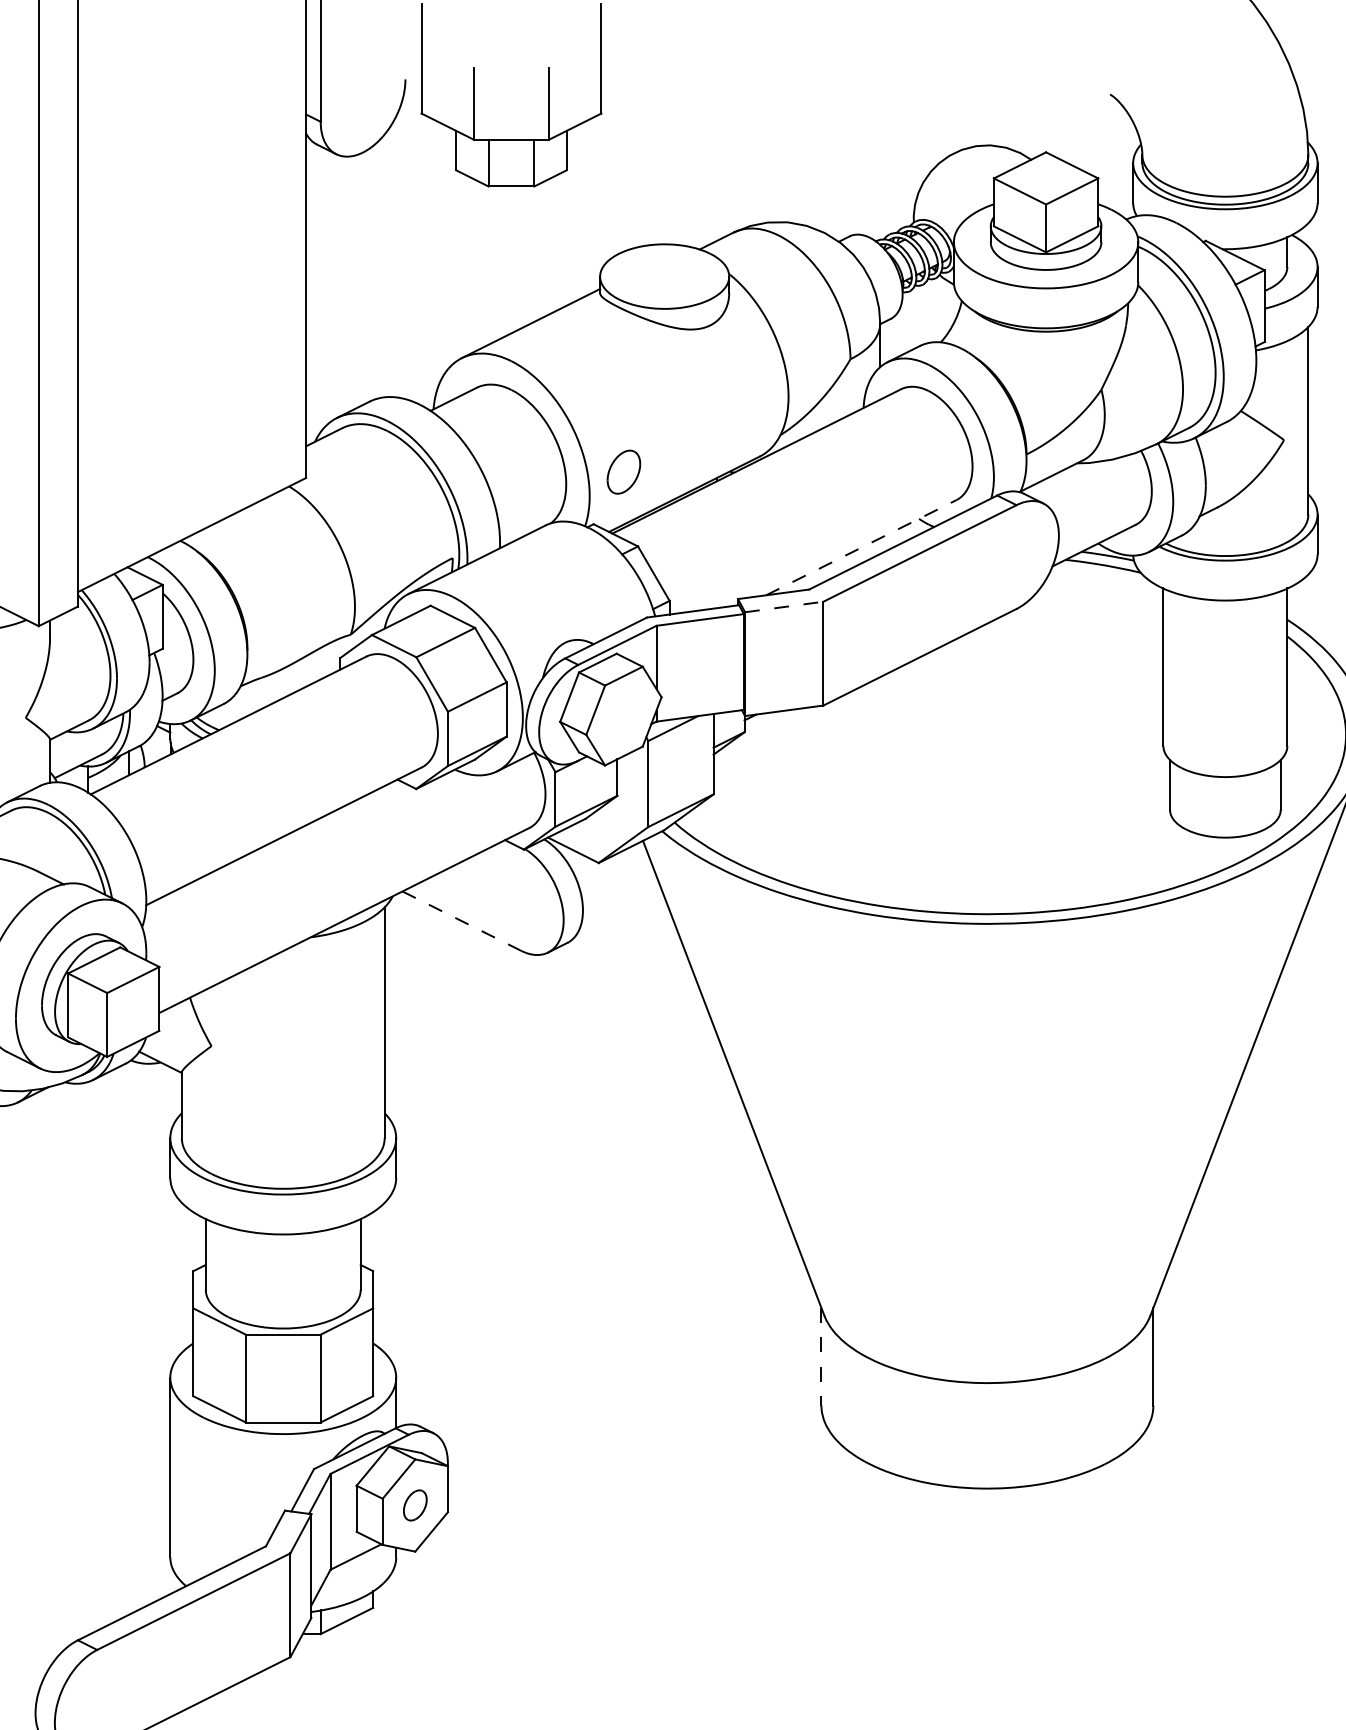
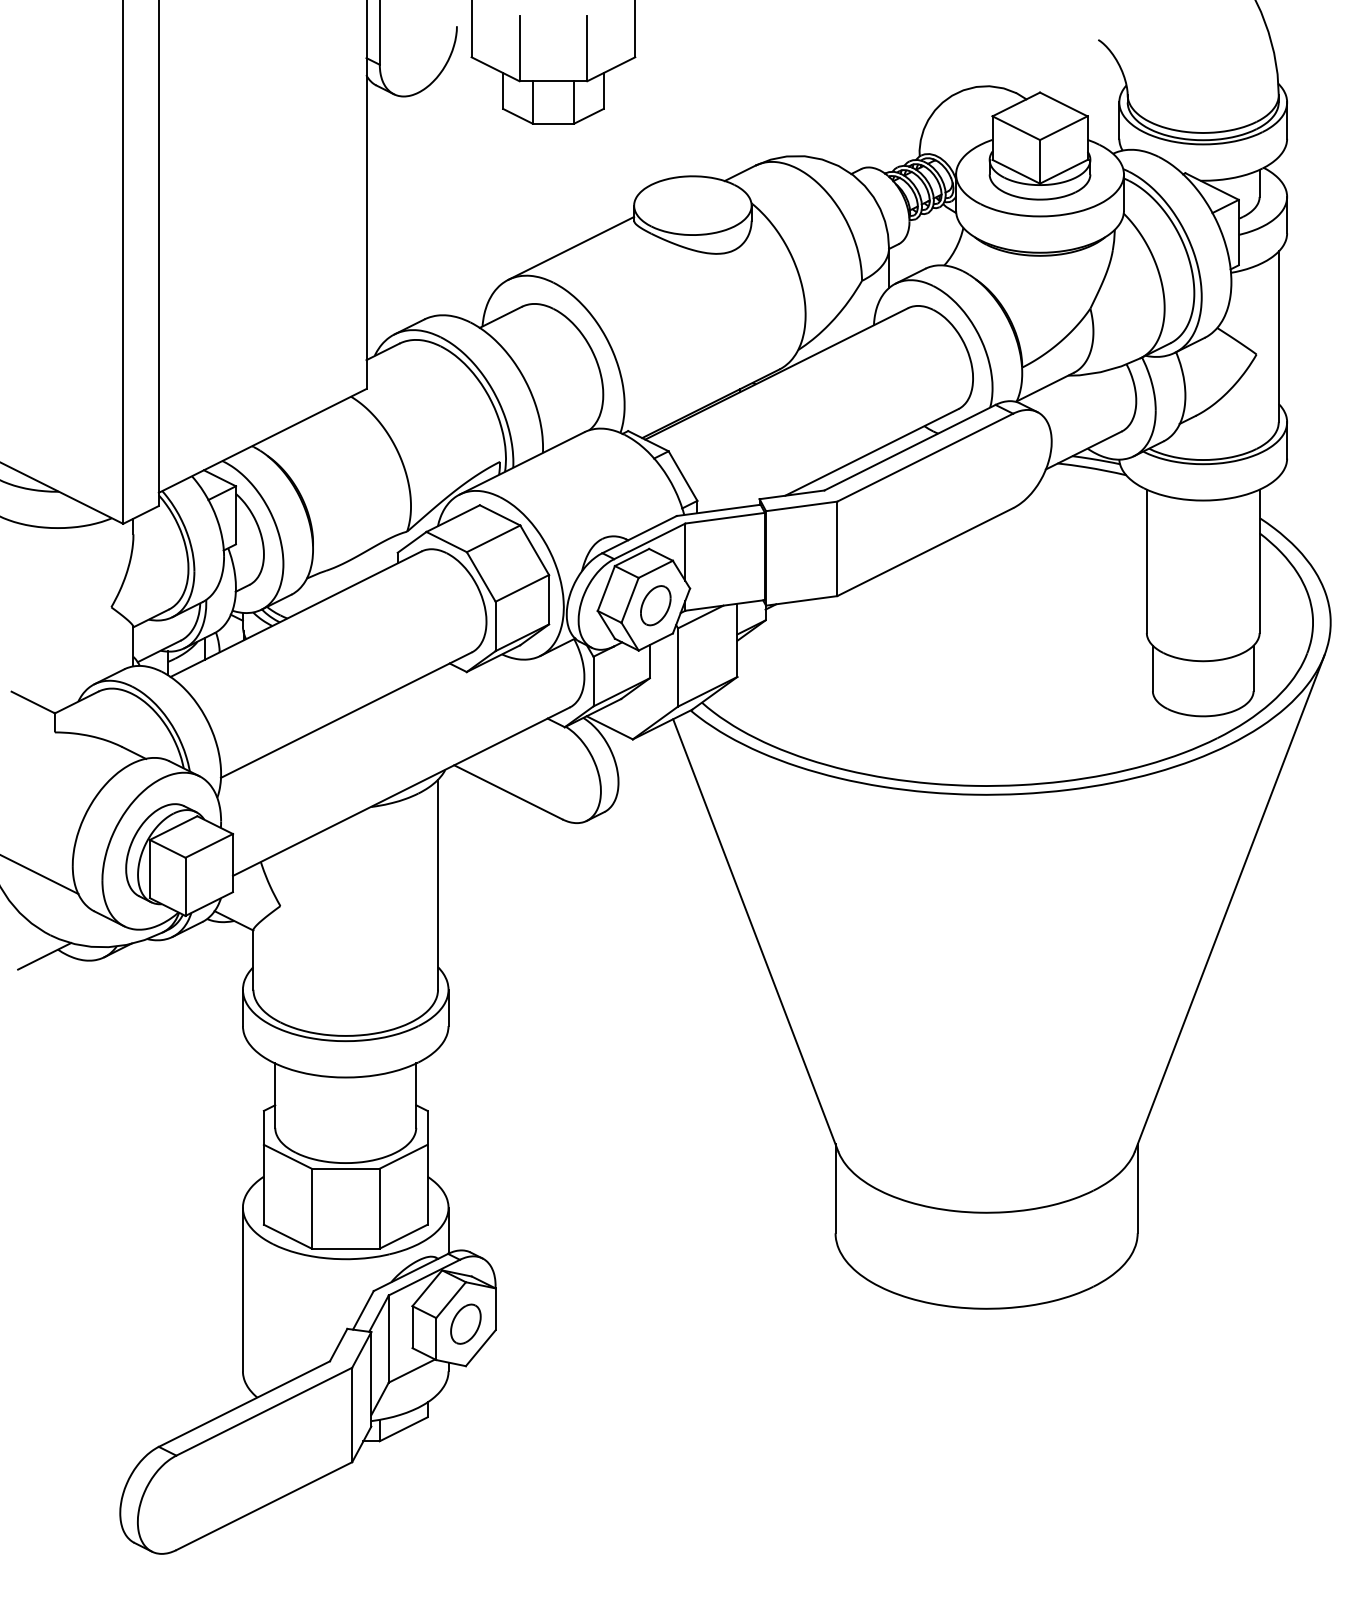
part: (623, 471) -> (655, 605), moved
line: (860, 547) -> (871, 452), dashed -> solid
line: (784, 607) -> (801, 506), dashed -> solid
line: (460, 921) -> (507, 792), dashed -> solid
line: (821, 1357) -> (835, 1189), dashed -> solid
part: (414, 1504) -> (465, 1323), size x1.43

